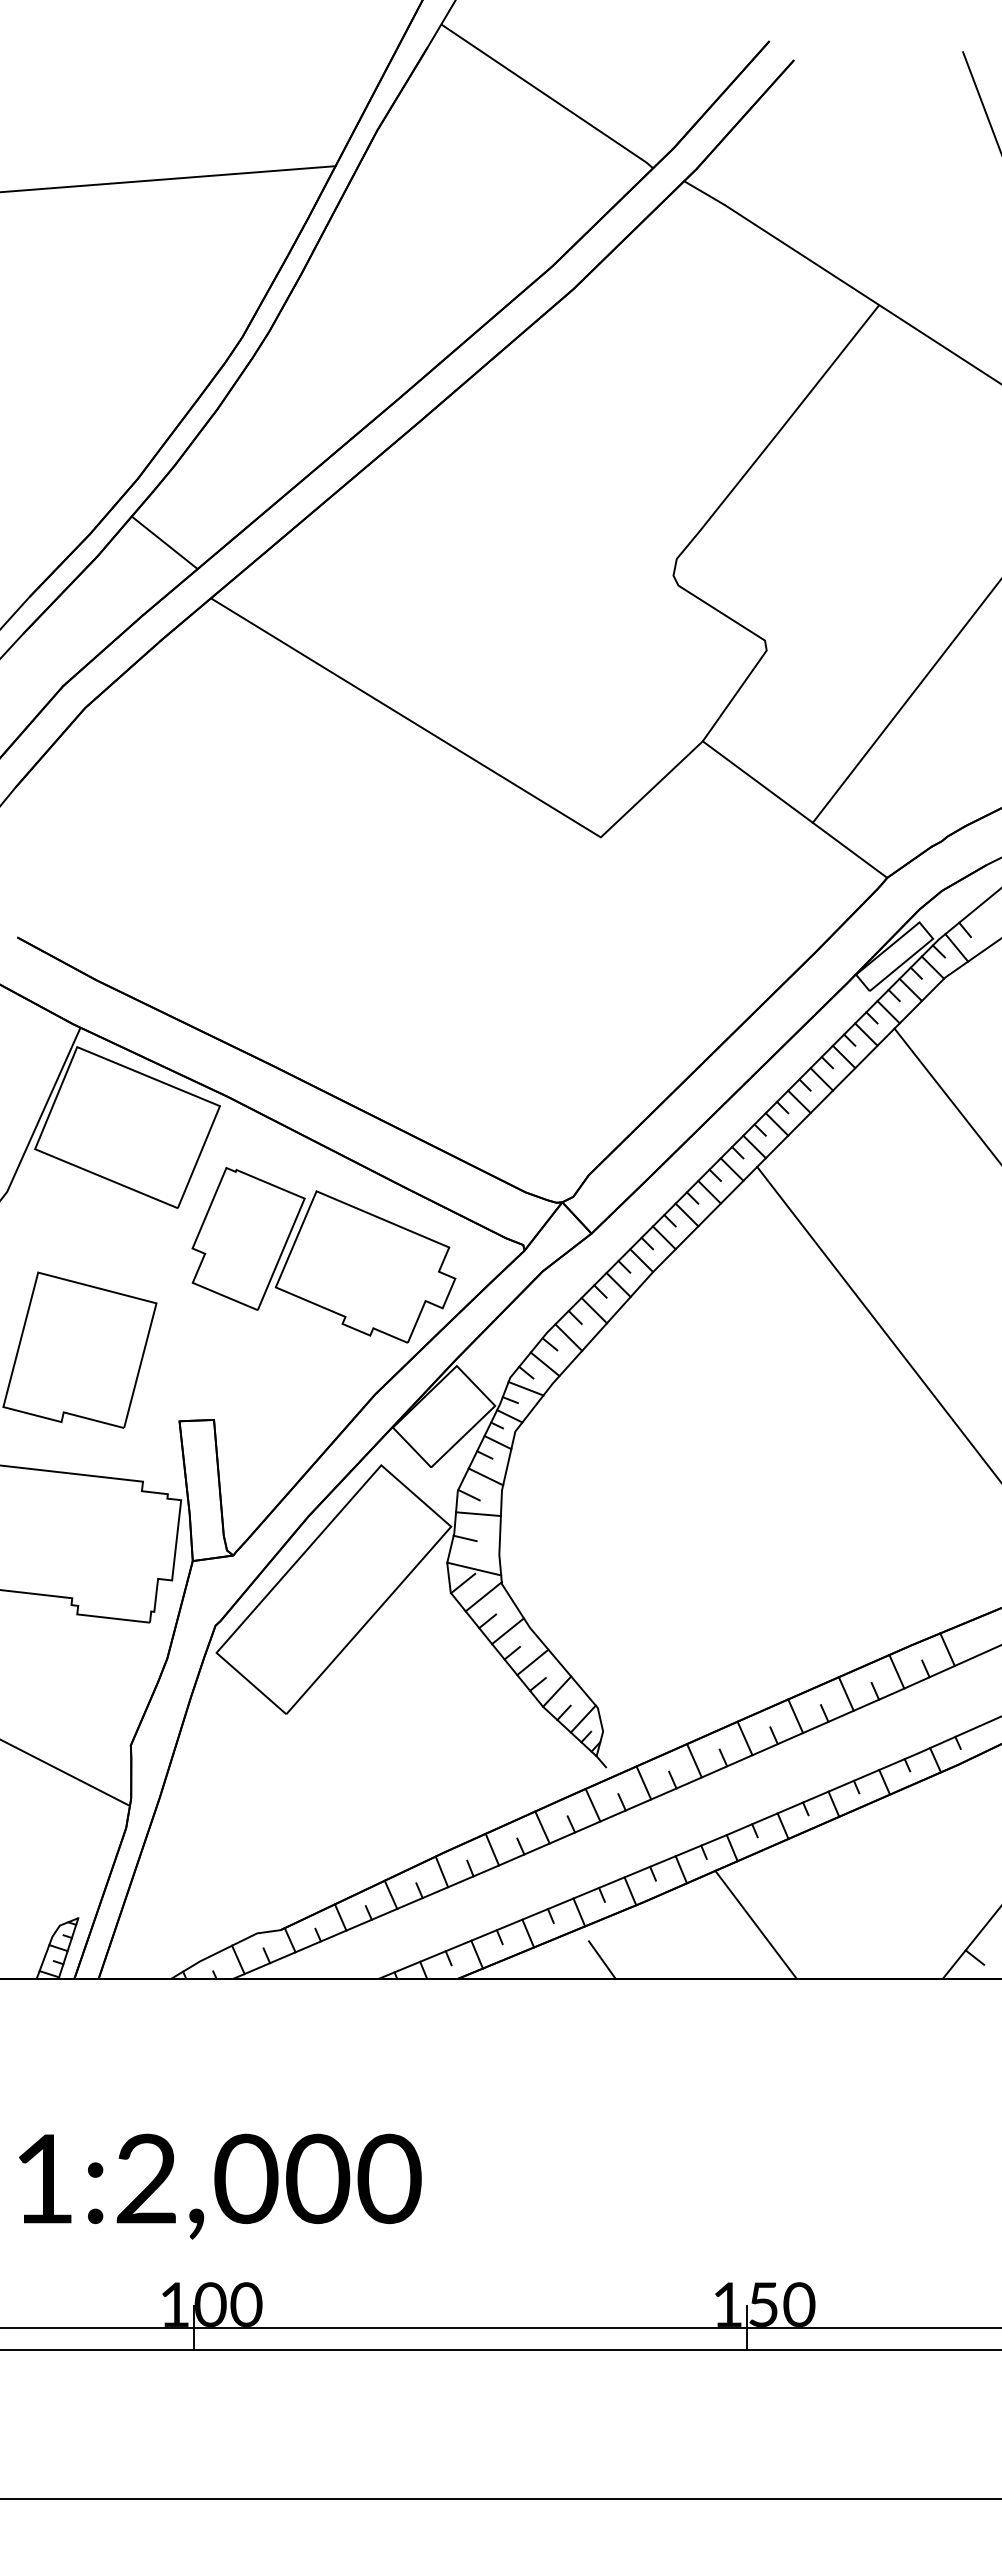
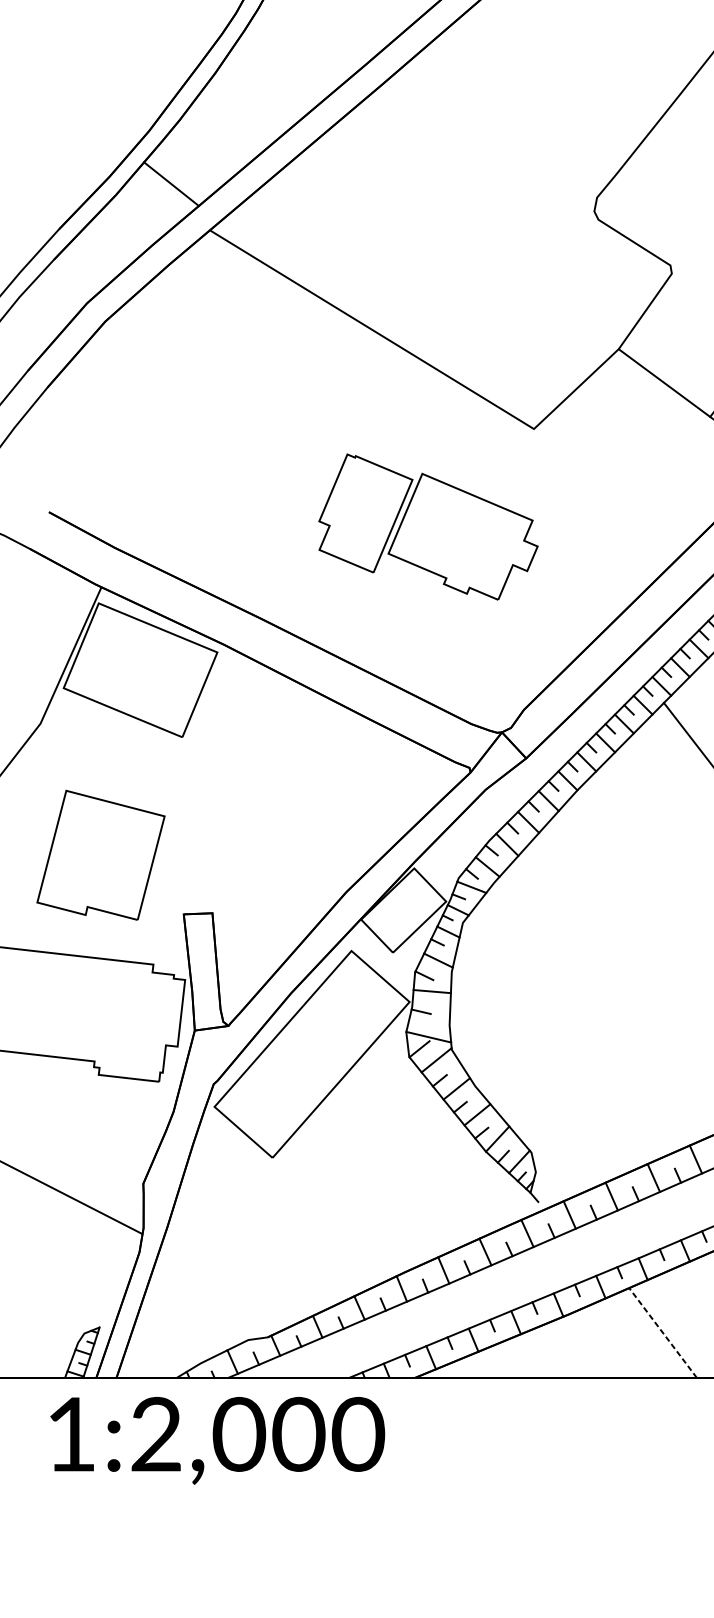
part: (323, 1255) -> (428, 527), moved
line: (756, 1924) -> (663, 1332), solid -> dashed
line: (602, 1959) -> (535, 1361), removed
text: (220, 2186) -> (217, 1440), moved

